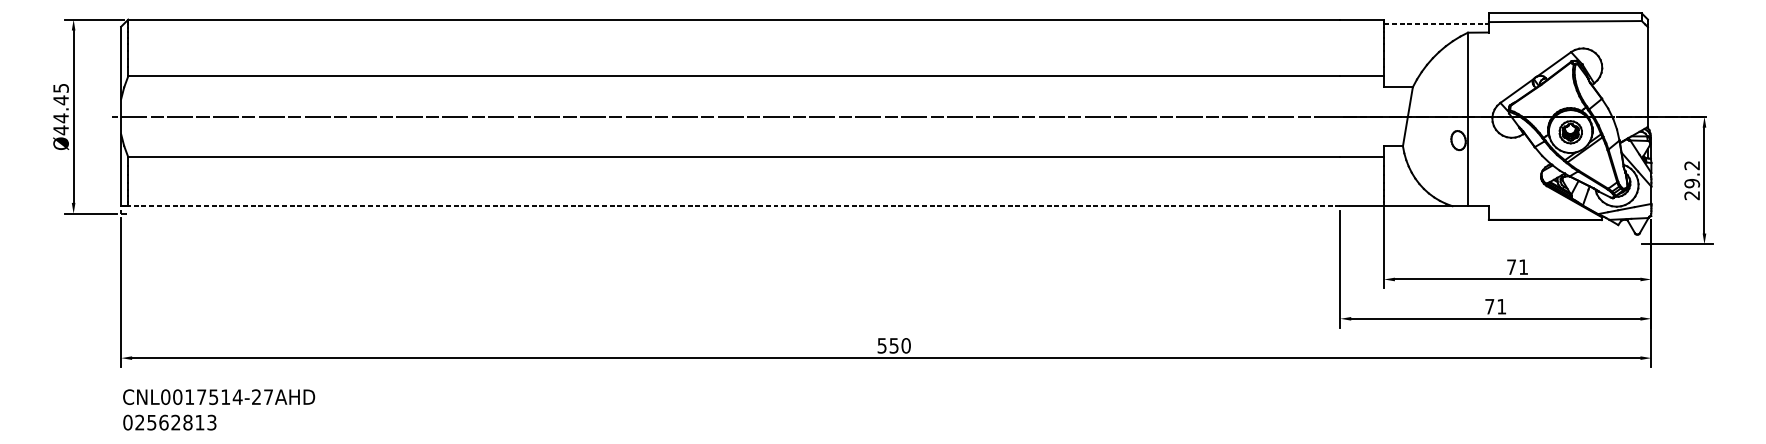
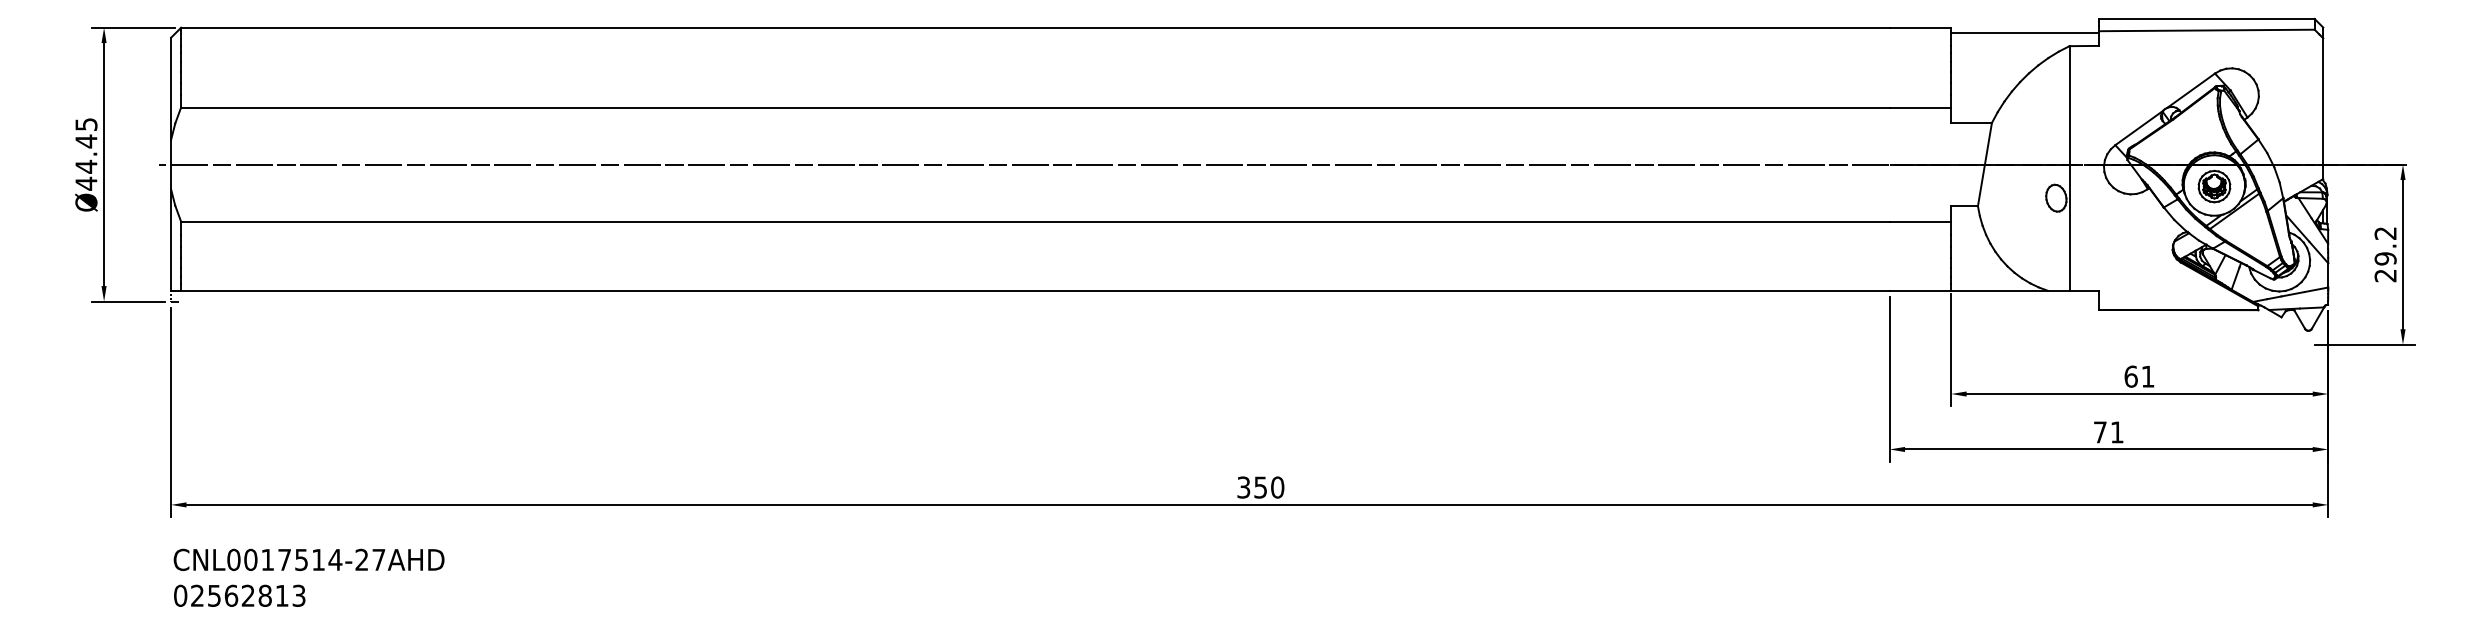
line: (1436, 23) -> (2025, 33), dashed -> solid
line: (733, 206) -> (1034, 290), dashed -> solid
text: (1511, 267) -> (2130, 376), 71 -> 61
text: (882, 345) -> (1244, 486), 550 -> 350

